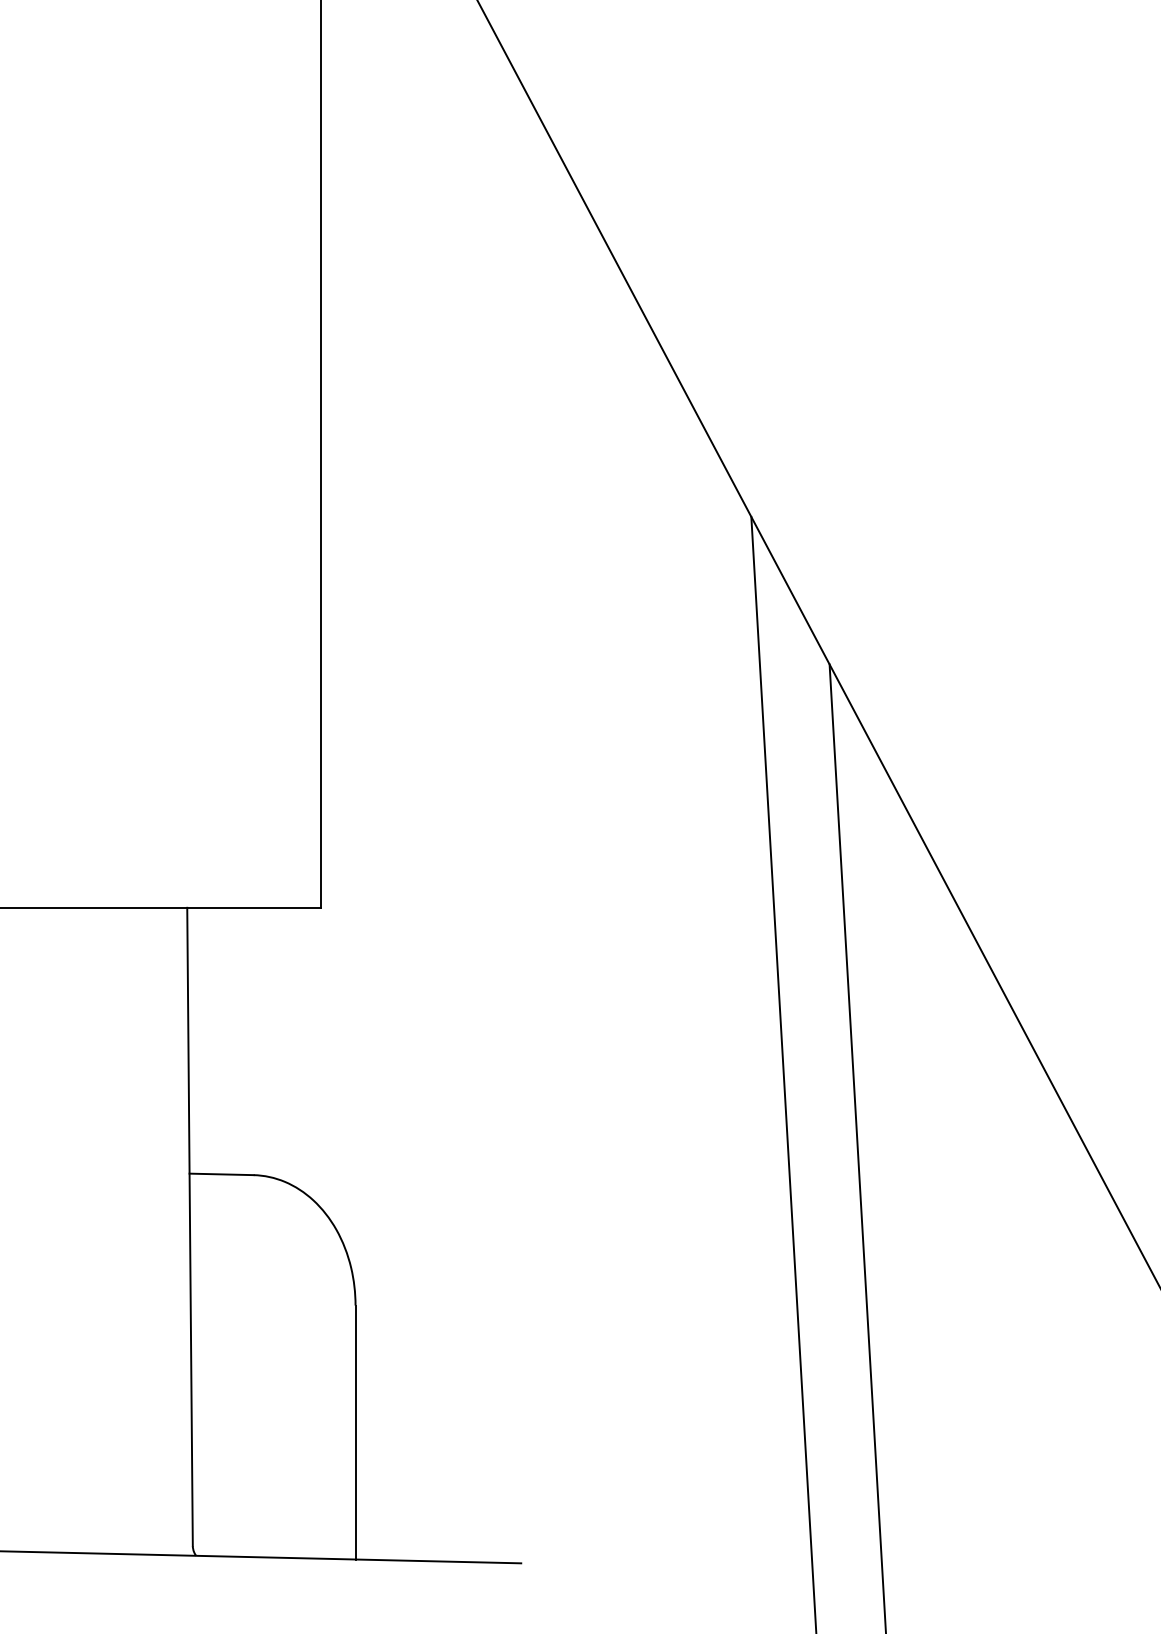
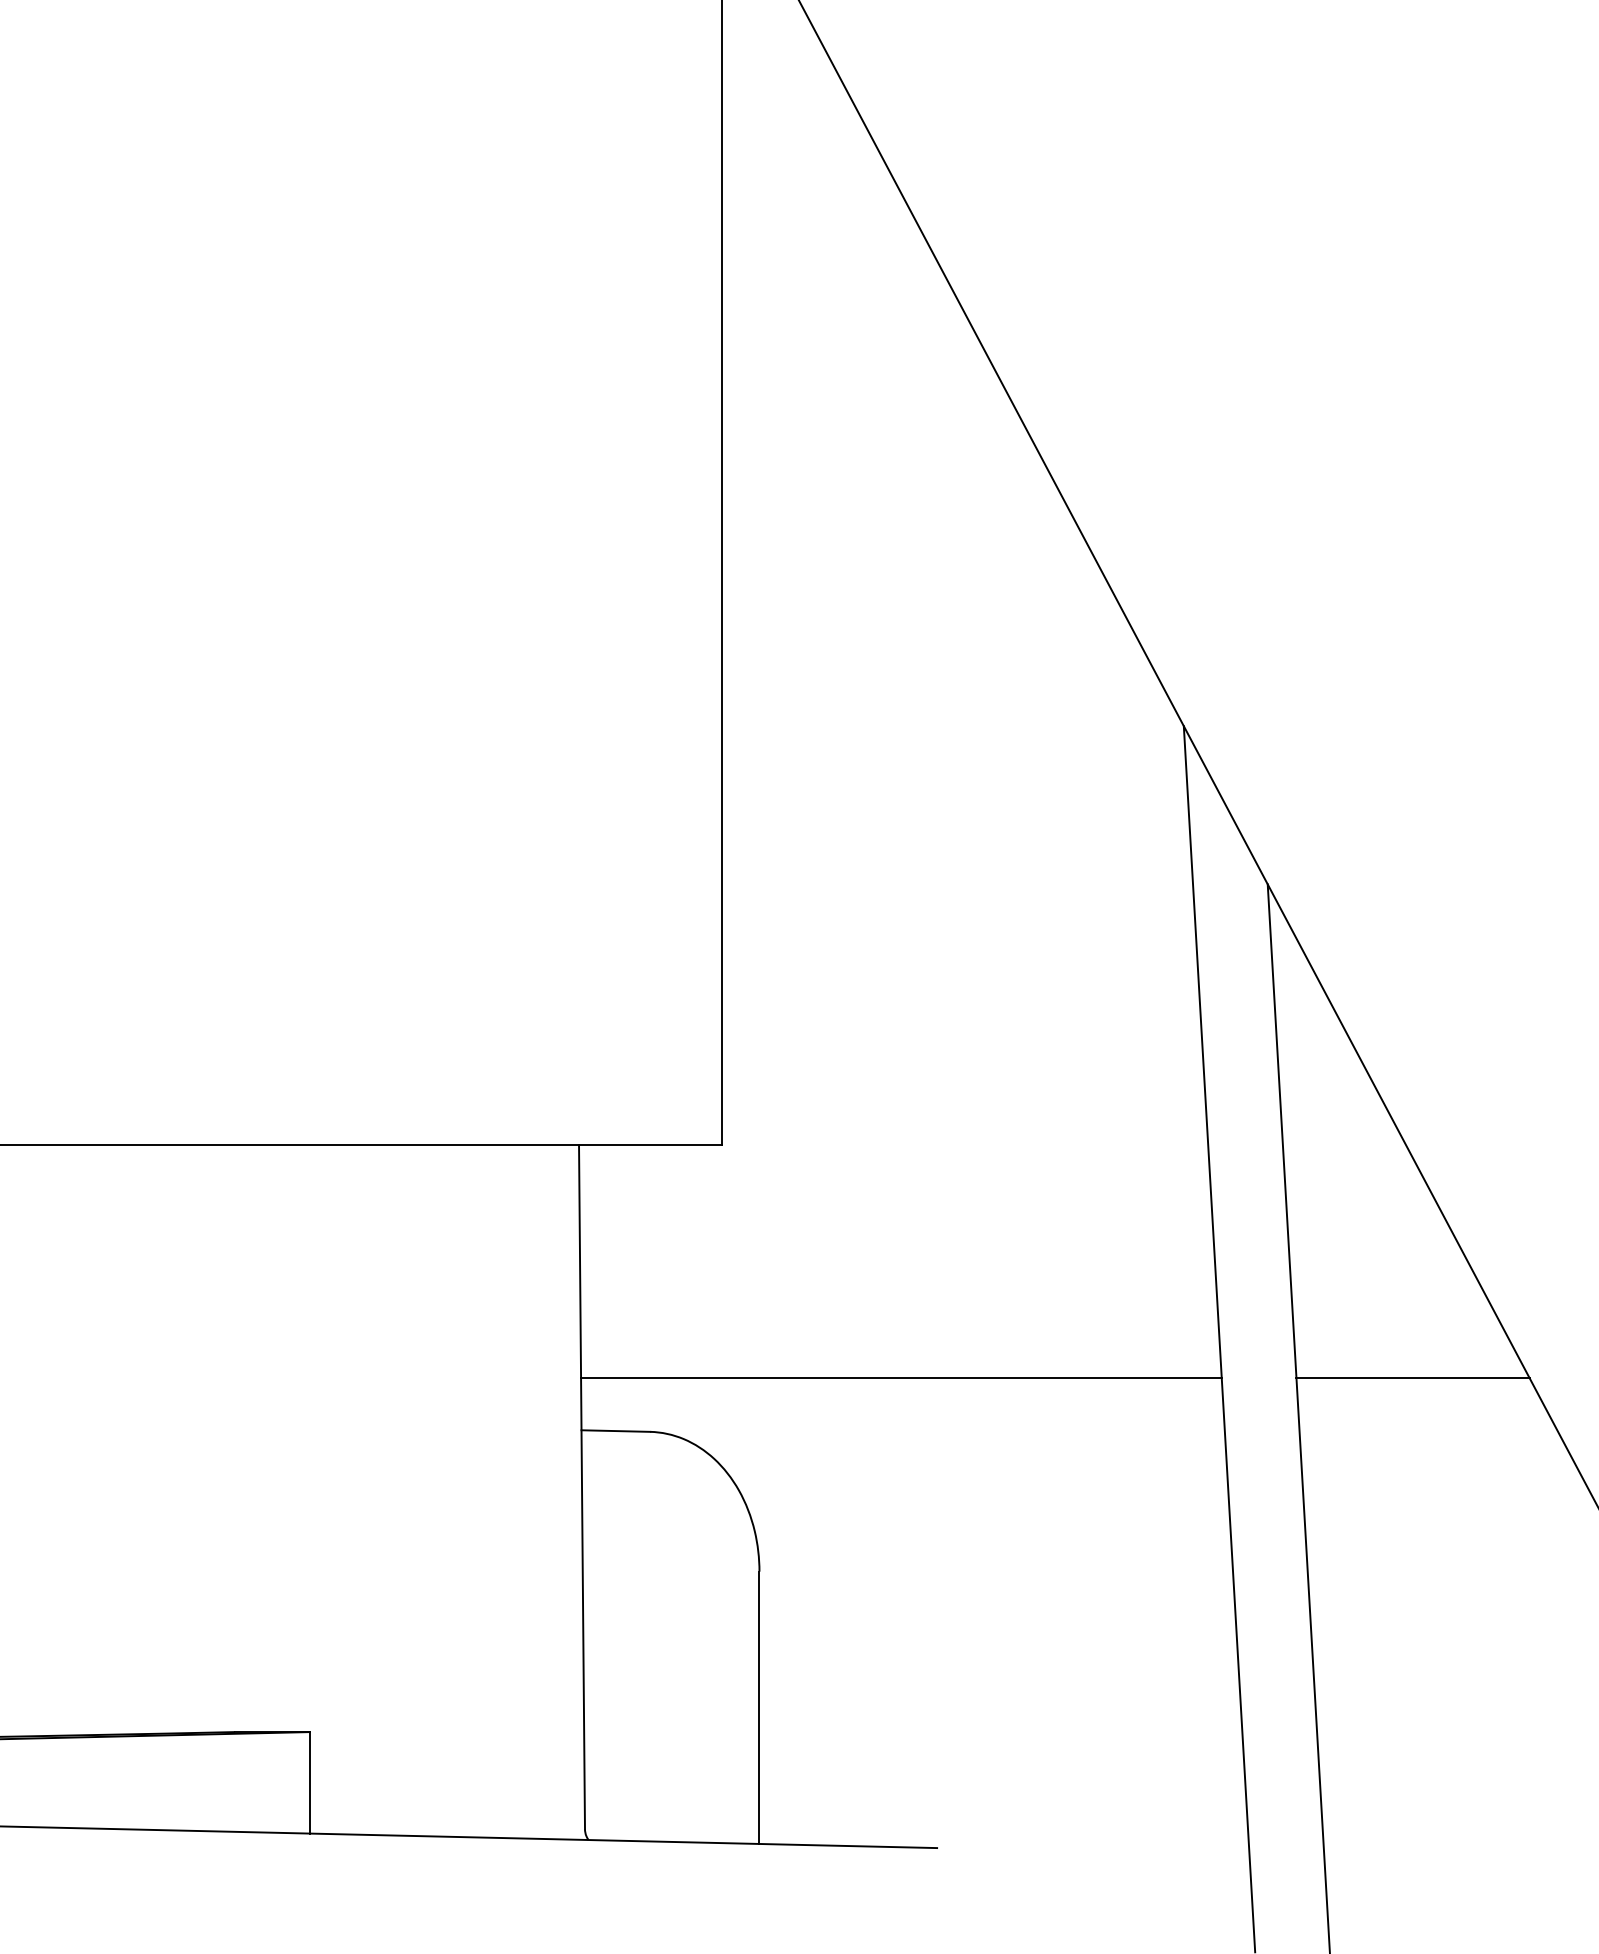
line: (488, 1125) -> (901, 1378), added
line: (964, 1125) -> (1412, 1378), added

